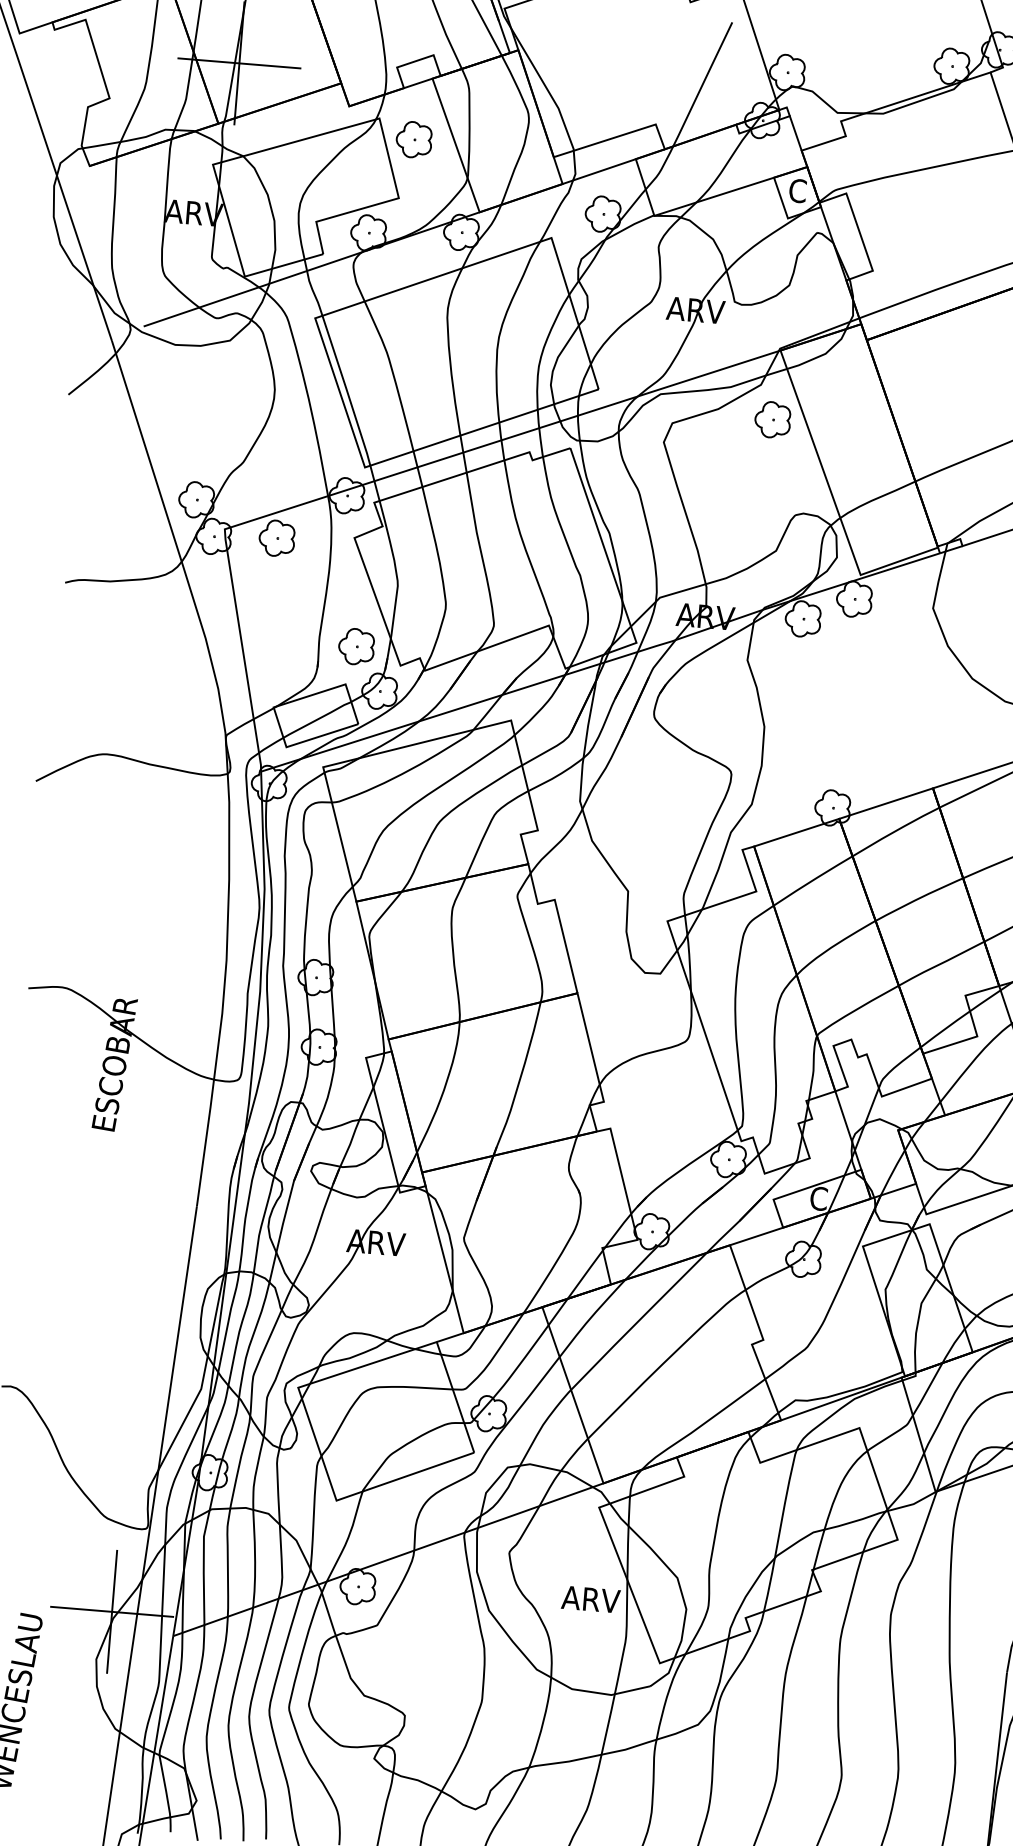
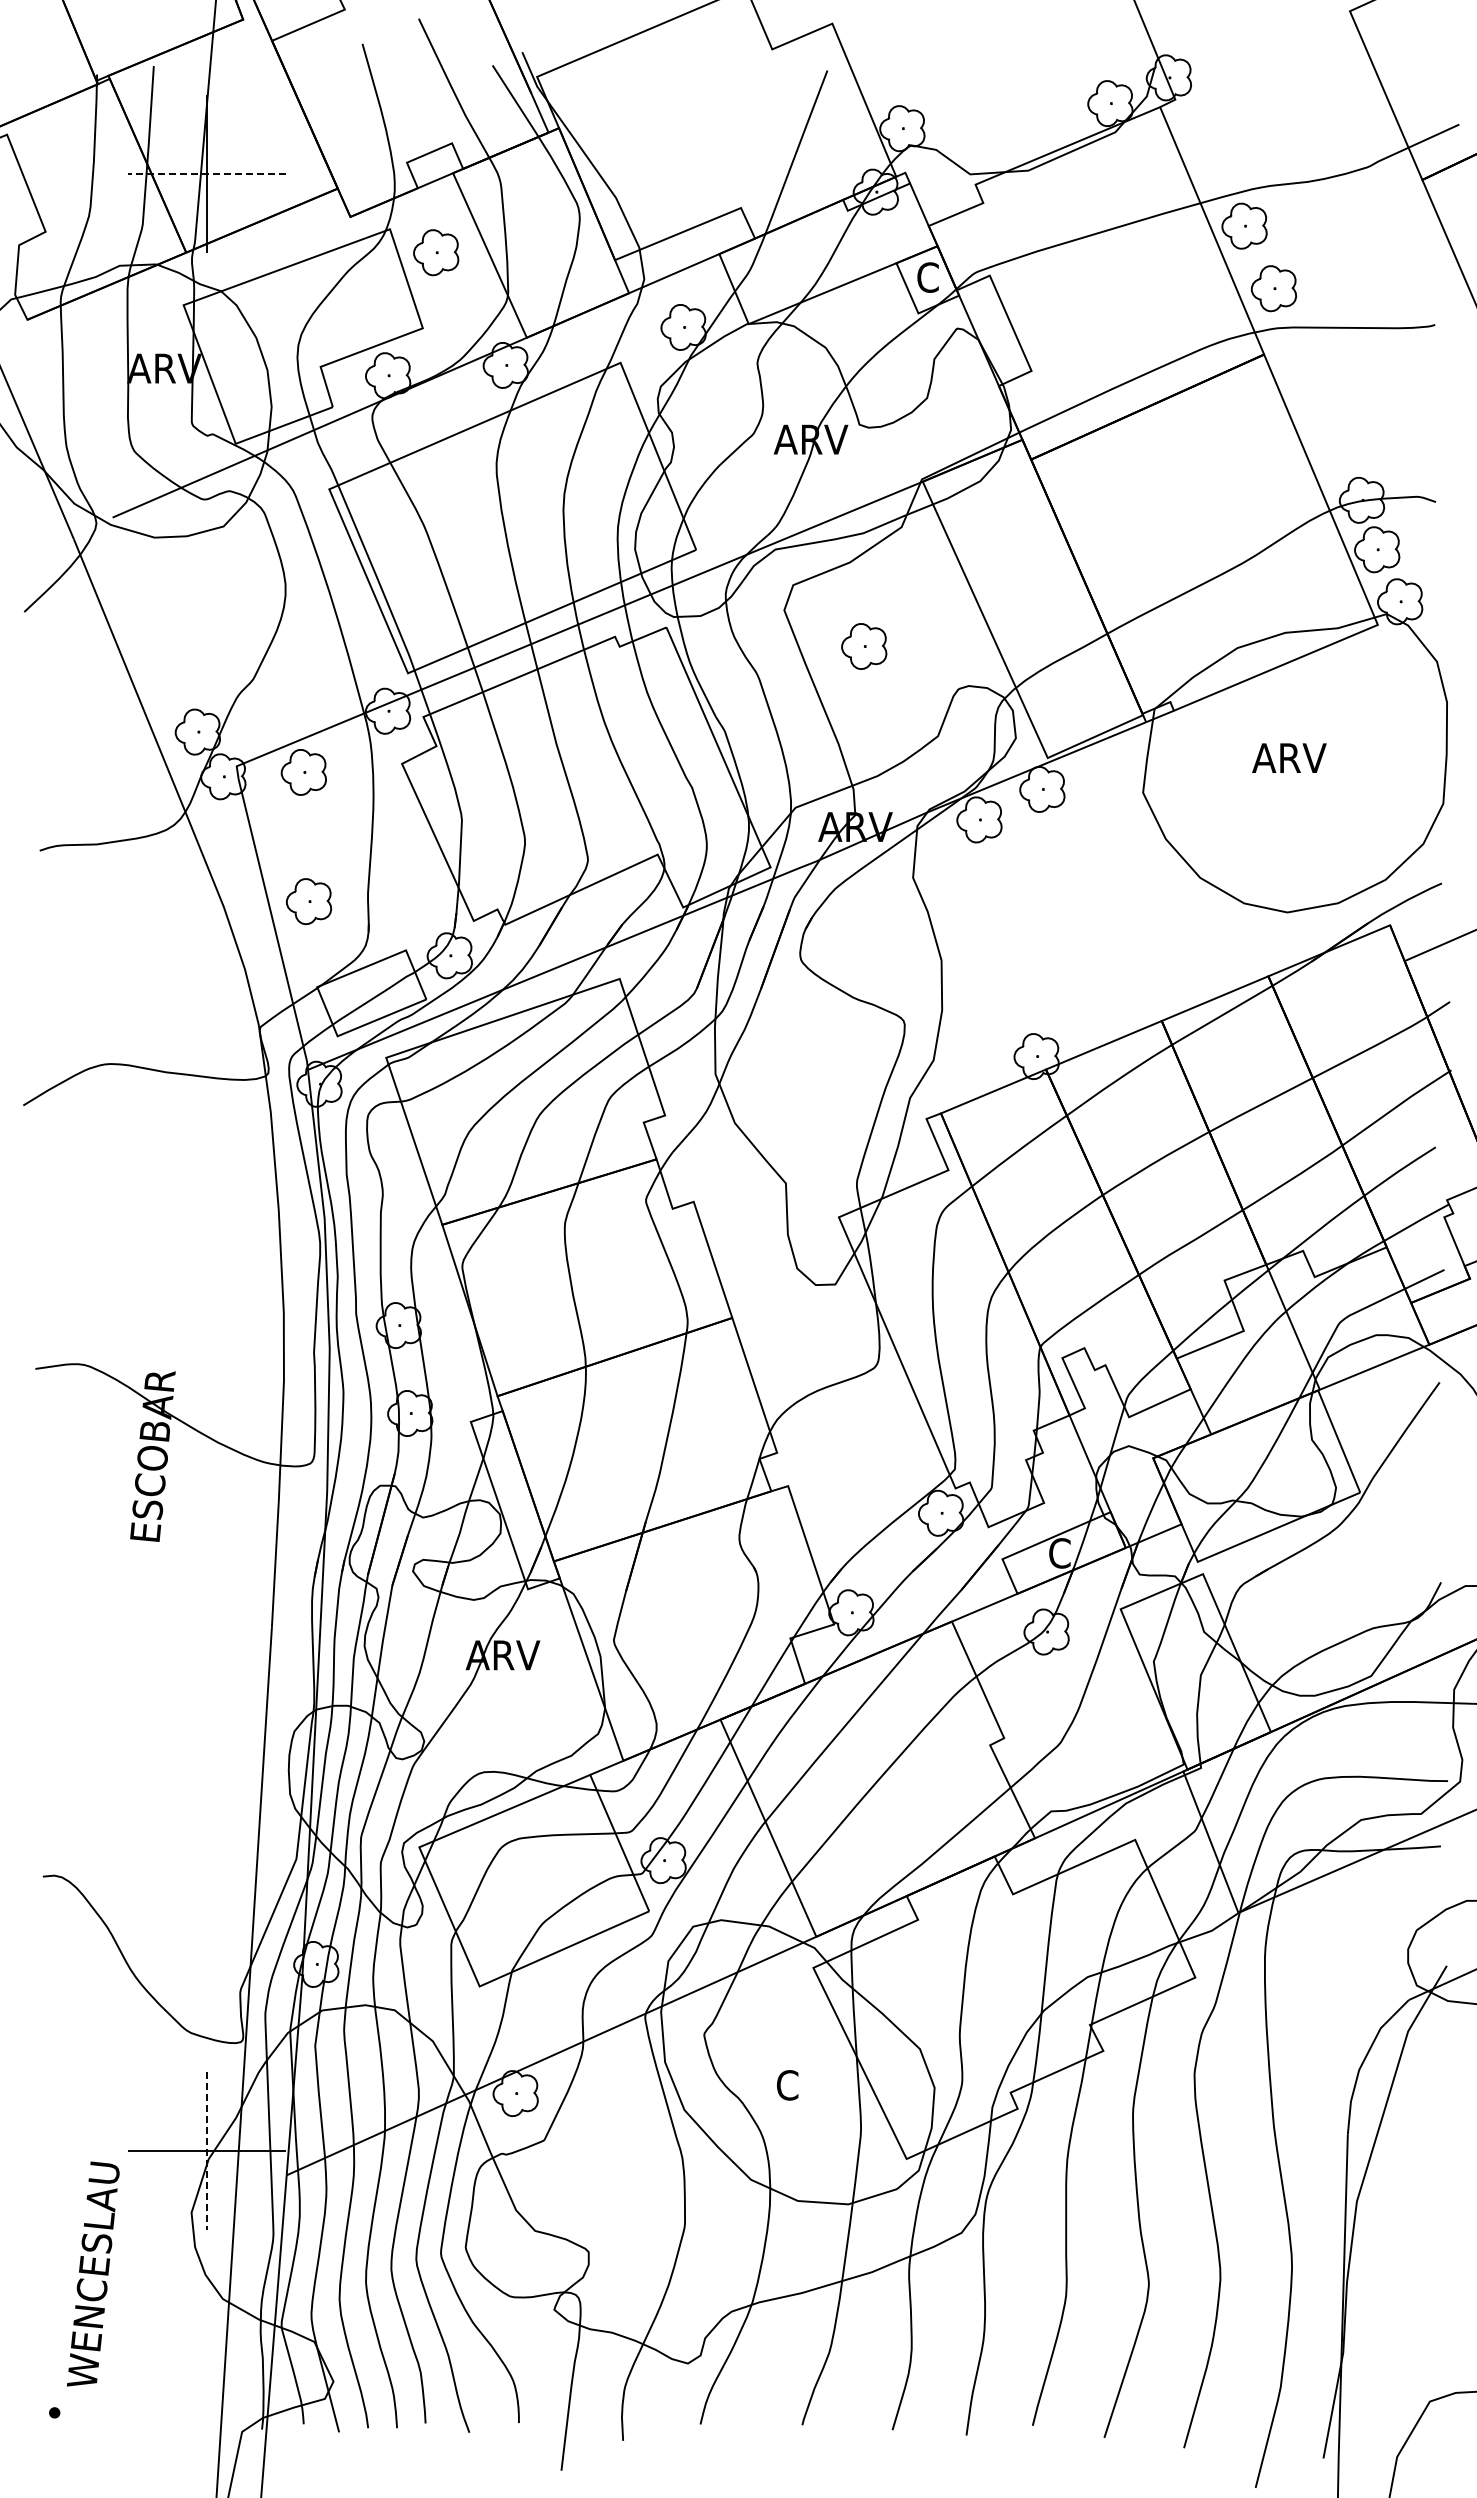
line: (239, 63) -> (206, 173), solid -> dashed
part: (773, 419) -> (864, 646), moved
part: (356, 646) -> (309, 901), moved
text: (590, 1599) -> (812, 2085), ARV -> C
line: (111, 1612) -> (206, 2151), solid -> dashed

